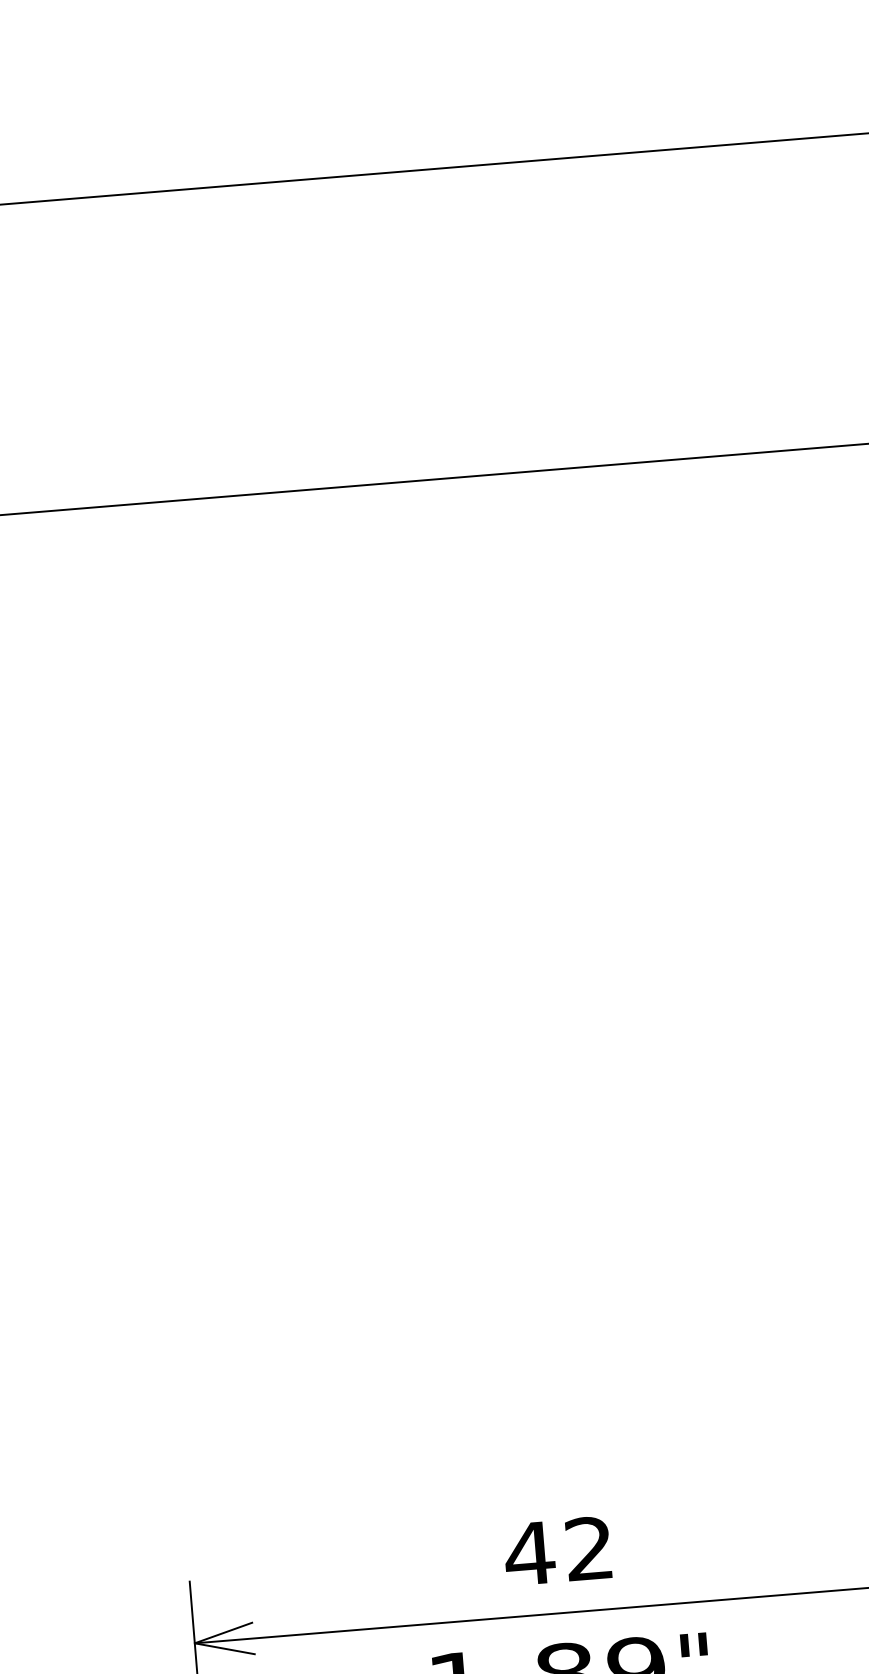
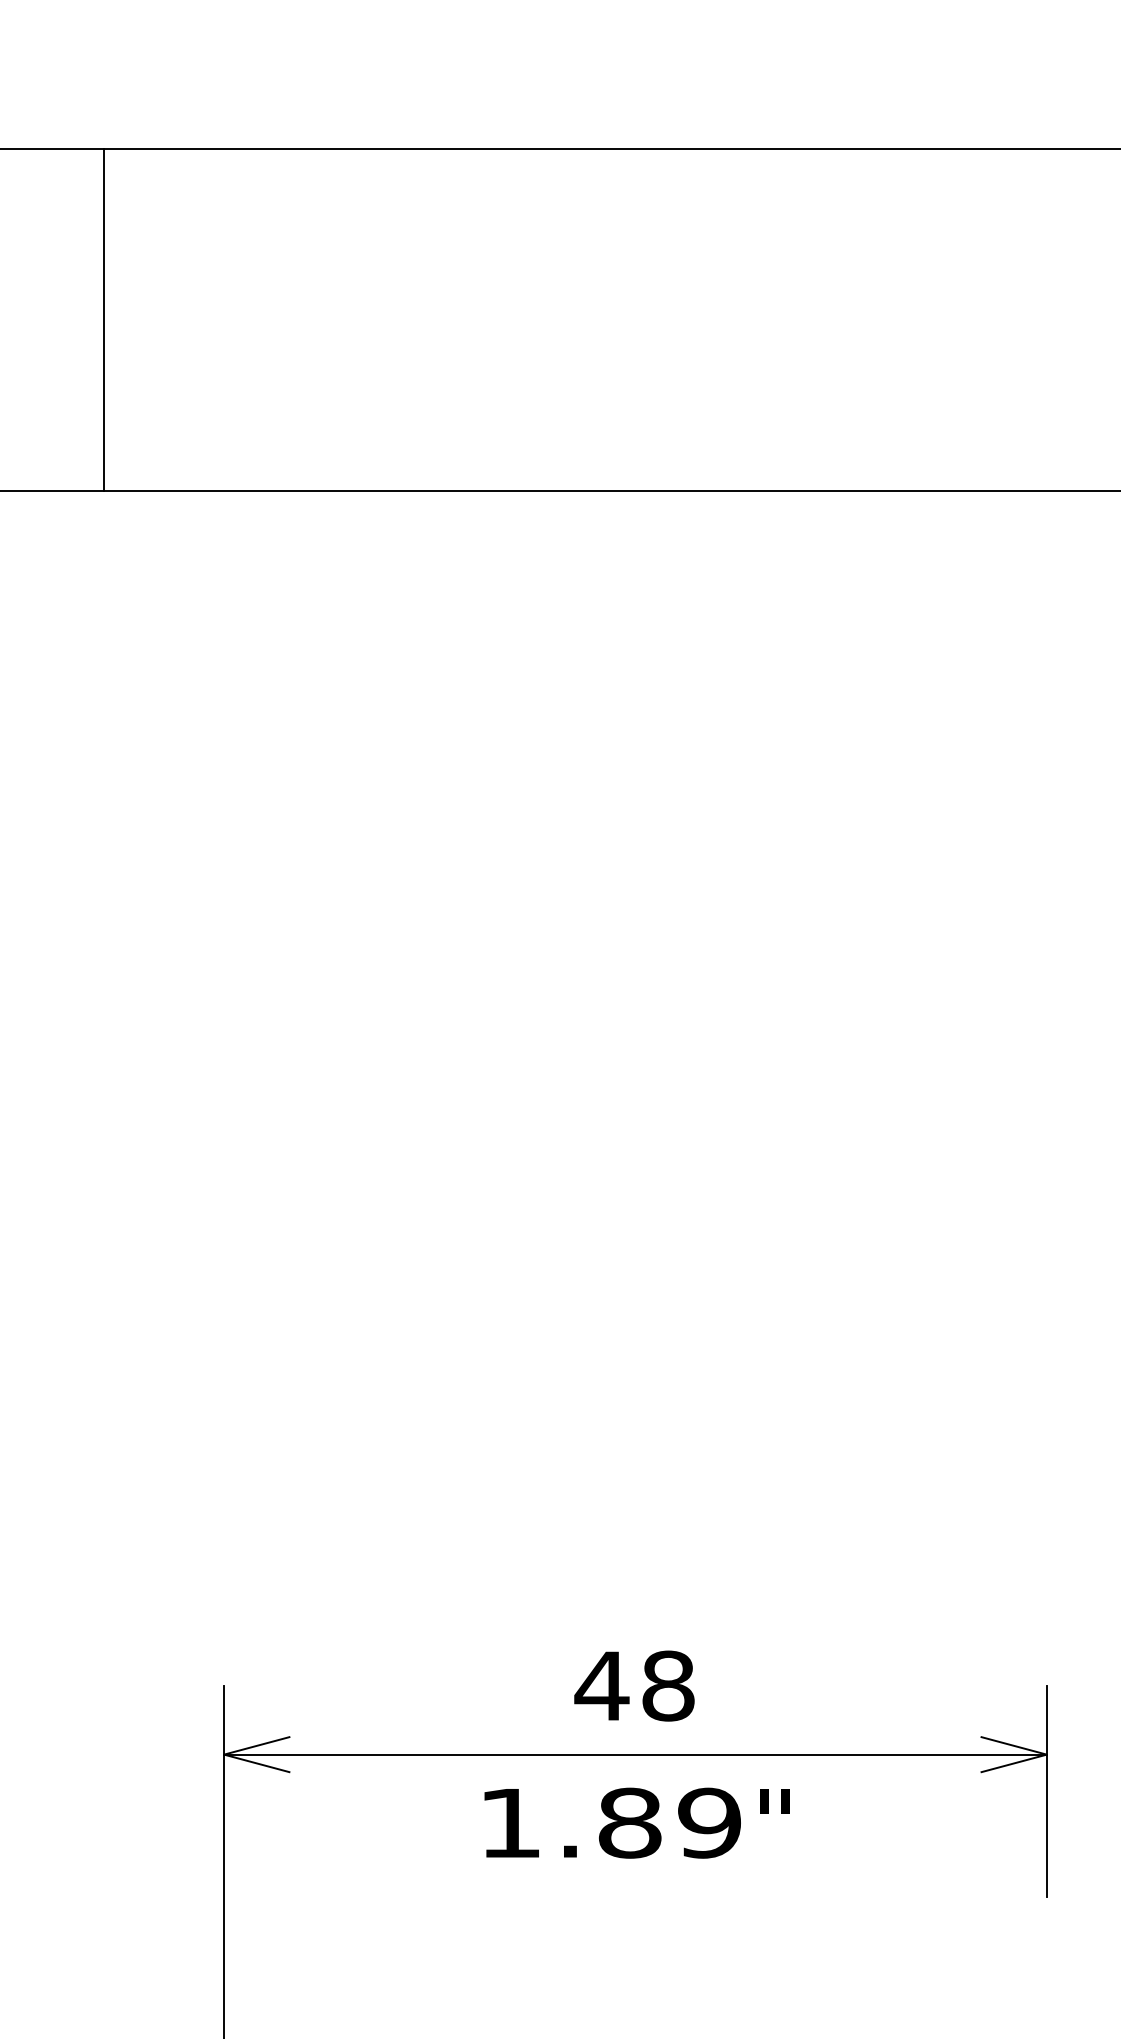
text: (589, 1548) -> (668, 1685), 42 -> 48

